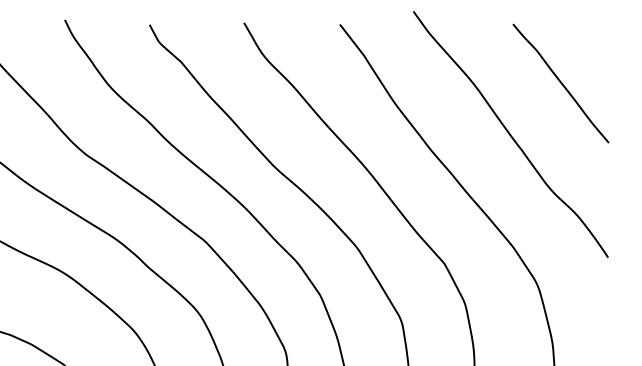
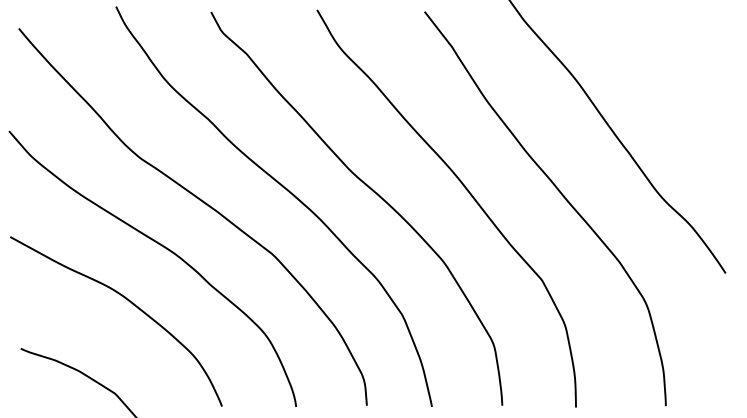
curve: (560, 83) -> (672, 77), removed

